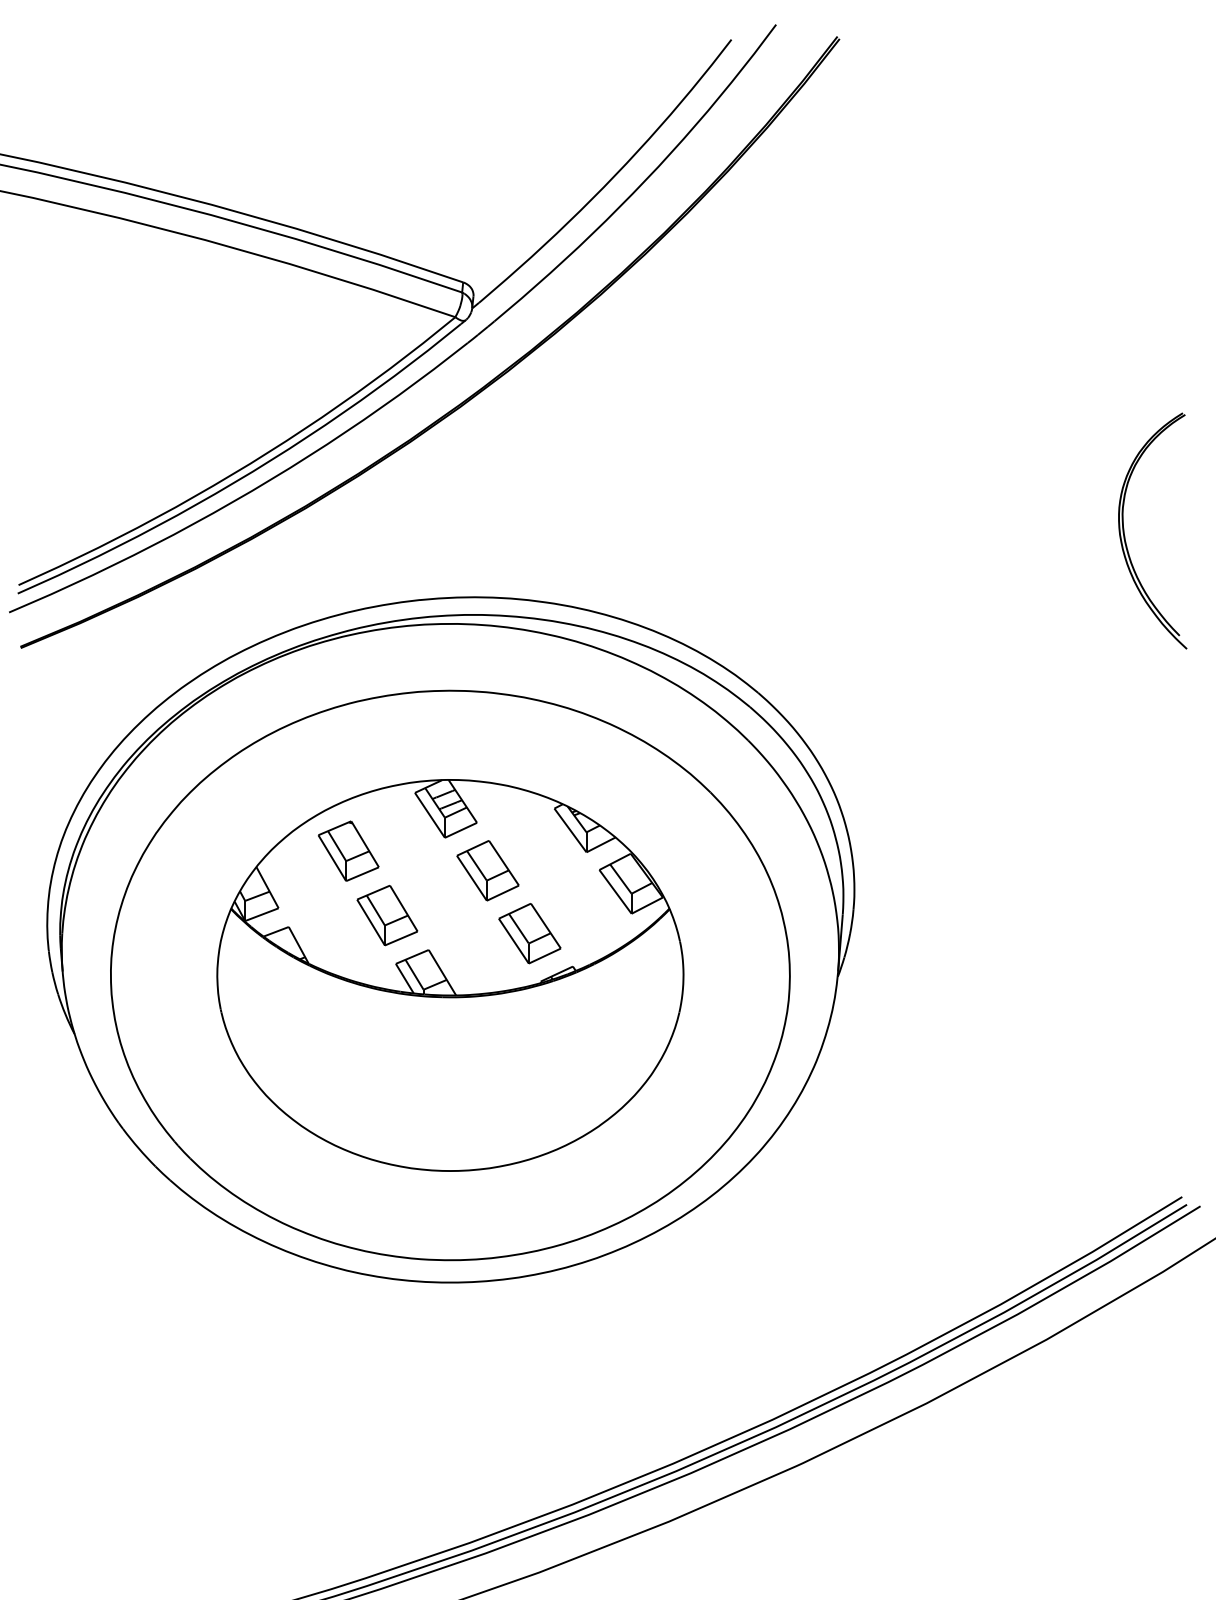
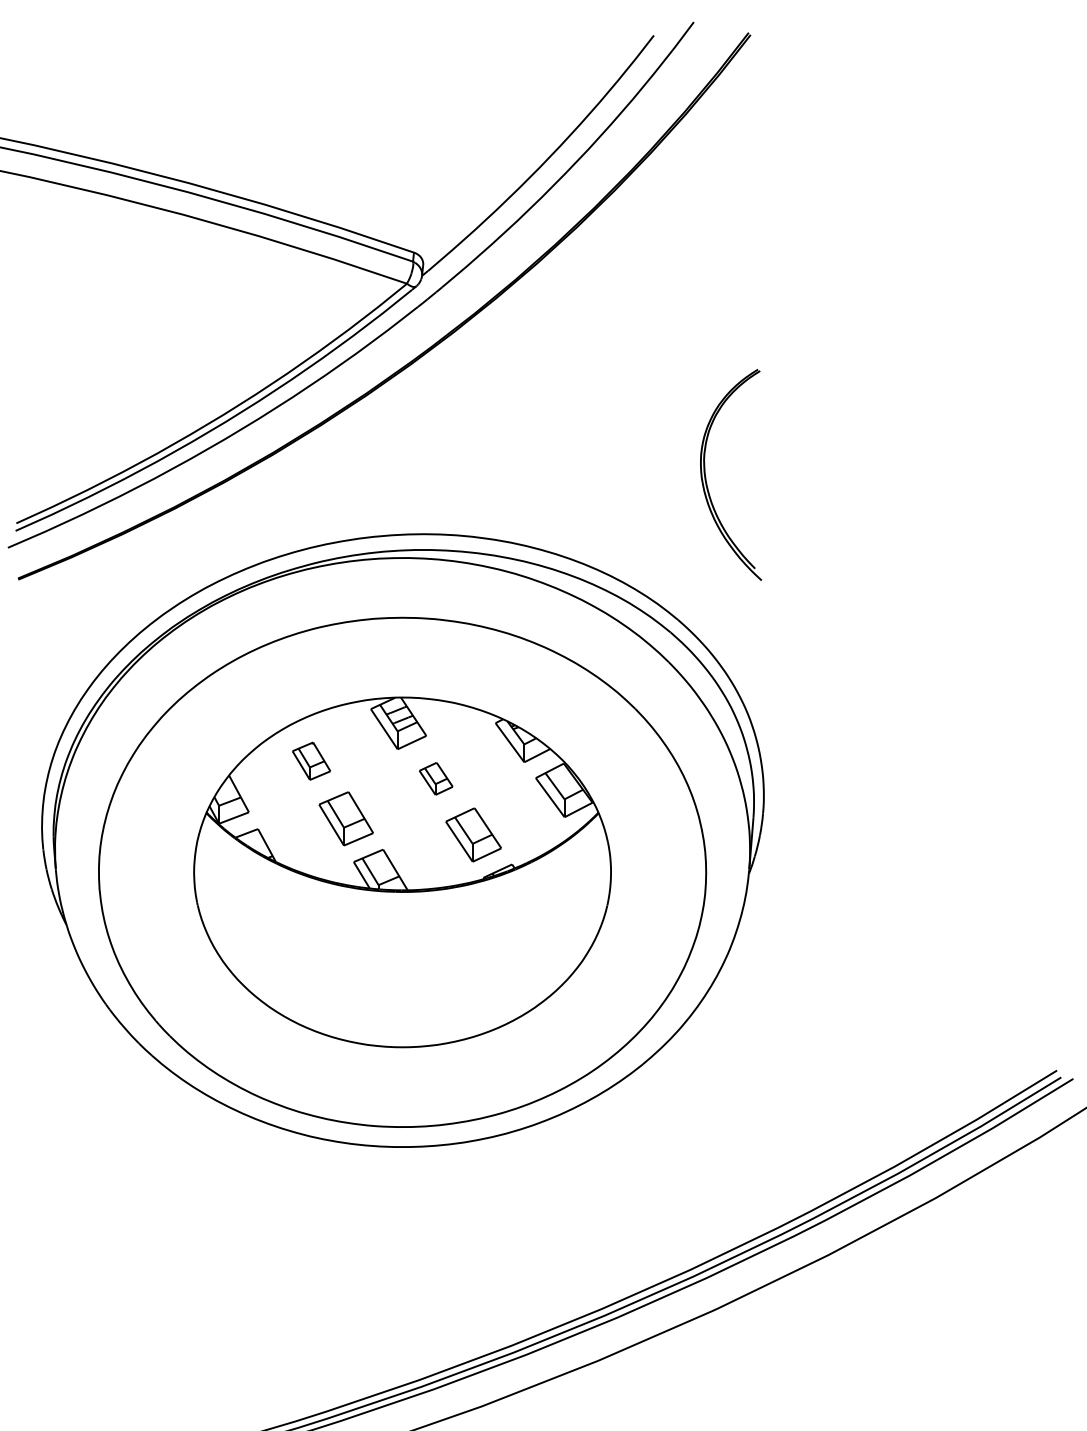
part: (1125, 536) -> (706, 479), moved
part: (348, 850) -> (311, 760), size x0.7
part: (487, 870) -> (435, 778), size x0.6

